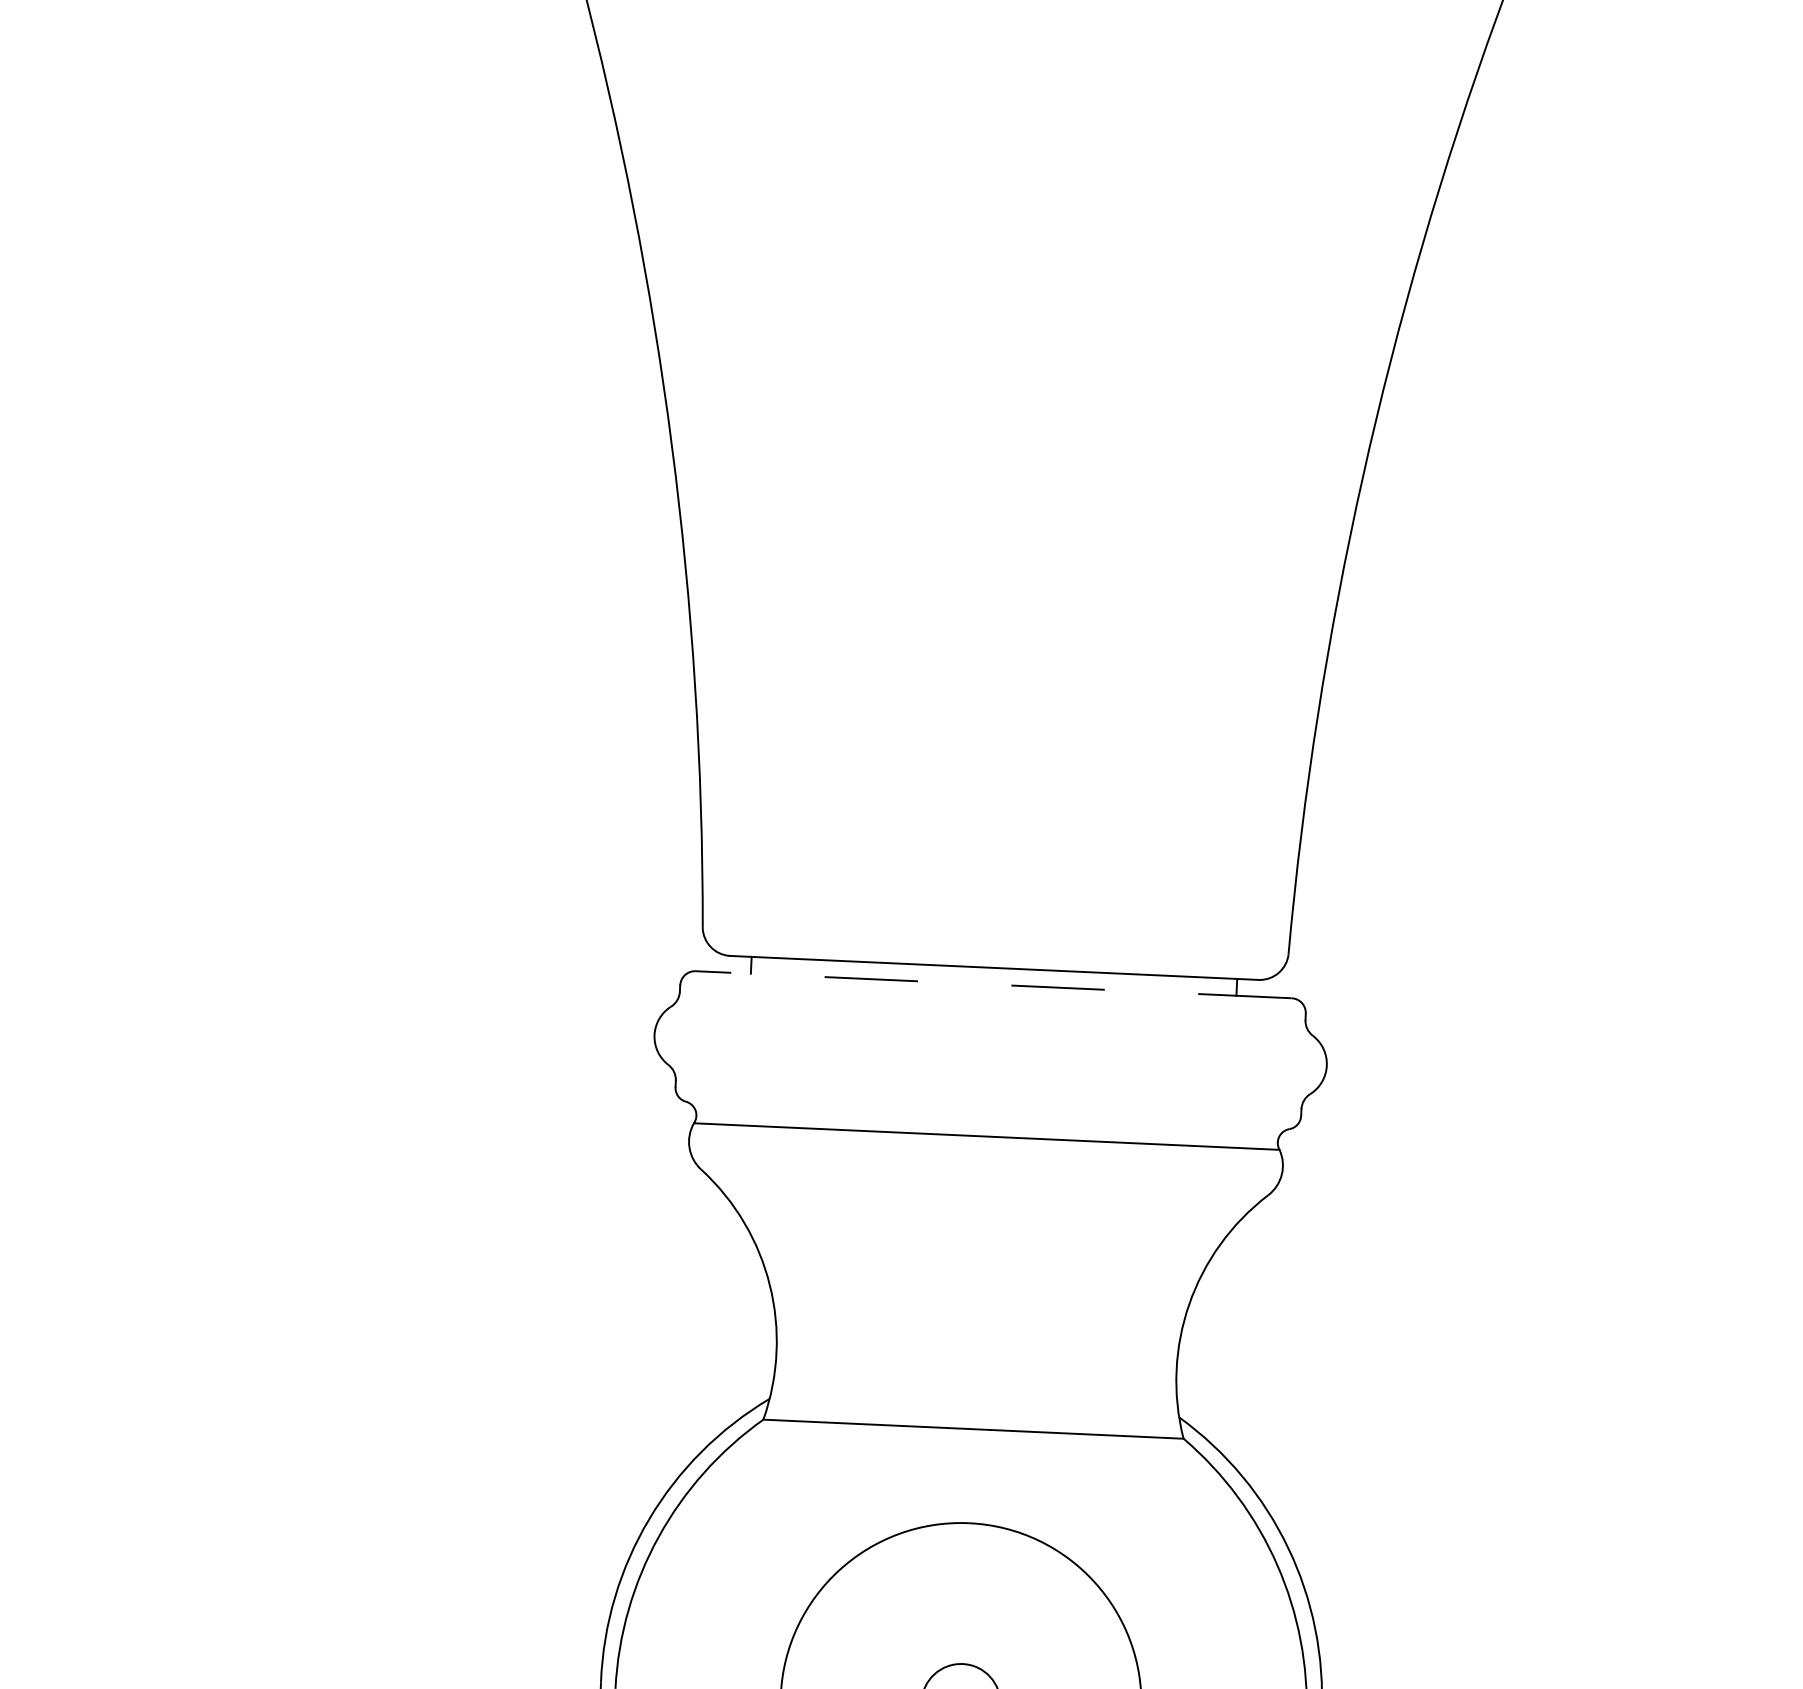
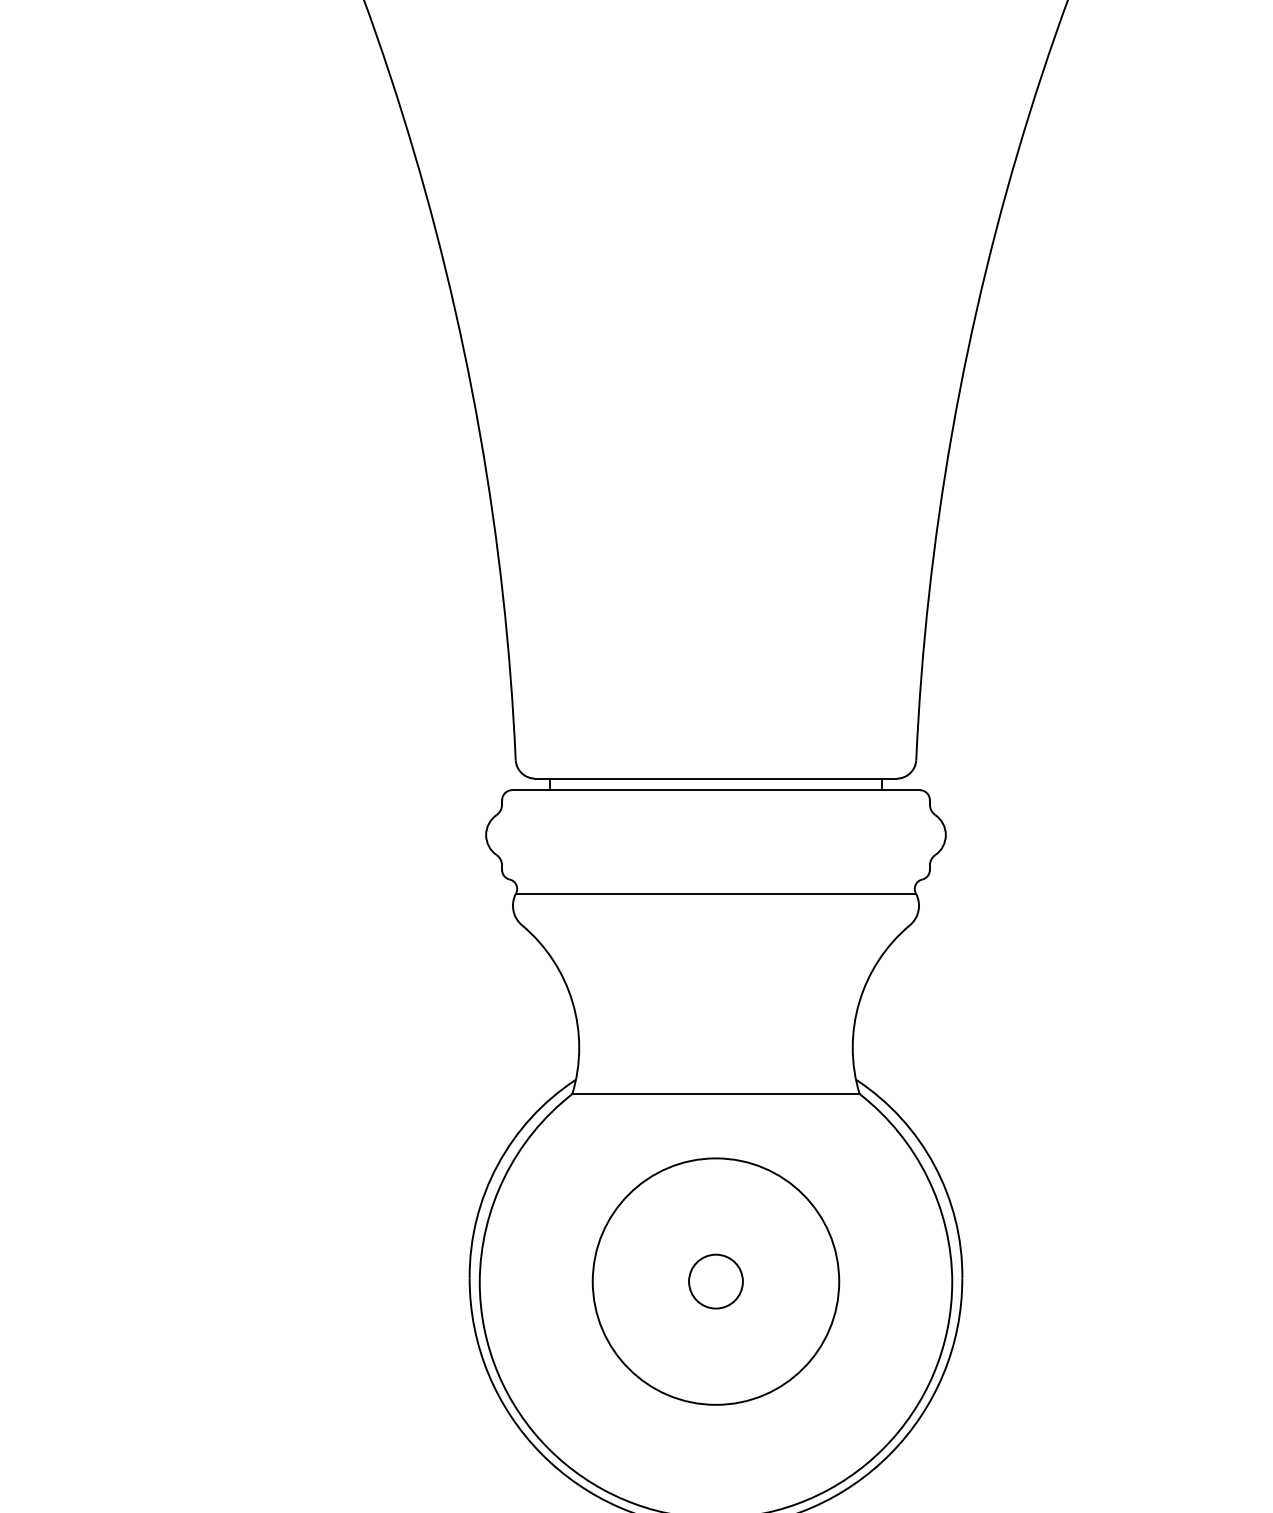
line: (992, 985) -> (715, 790), dashed -> solid

